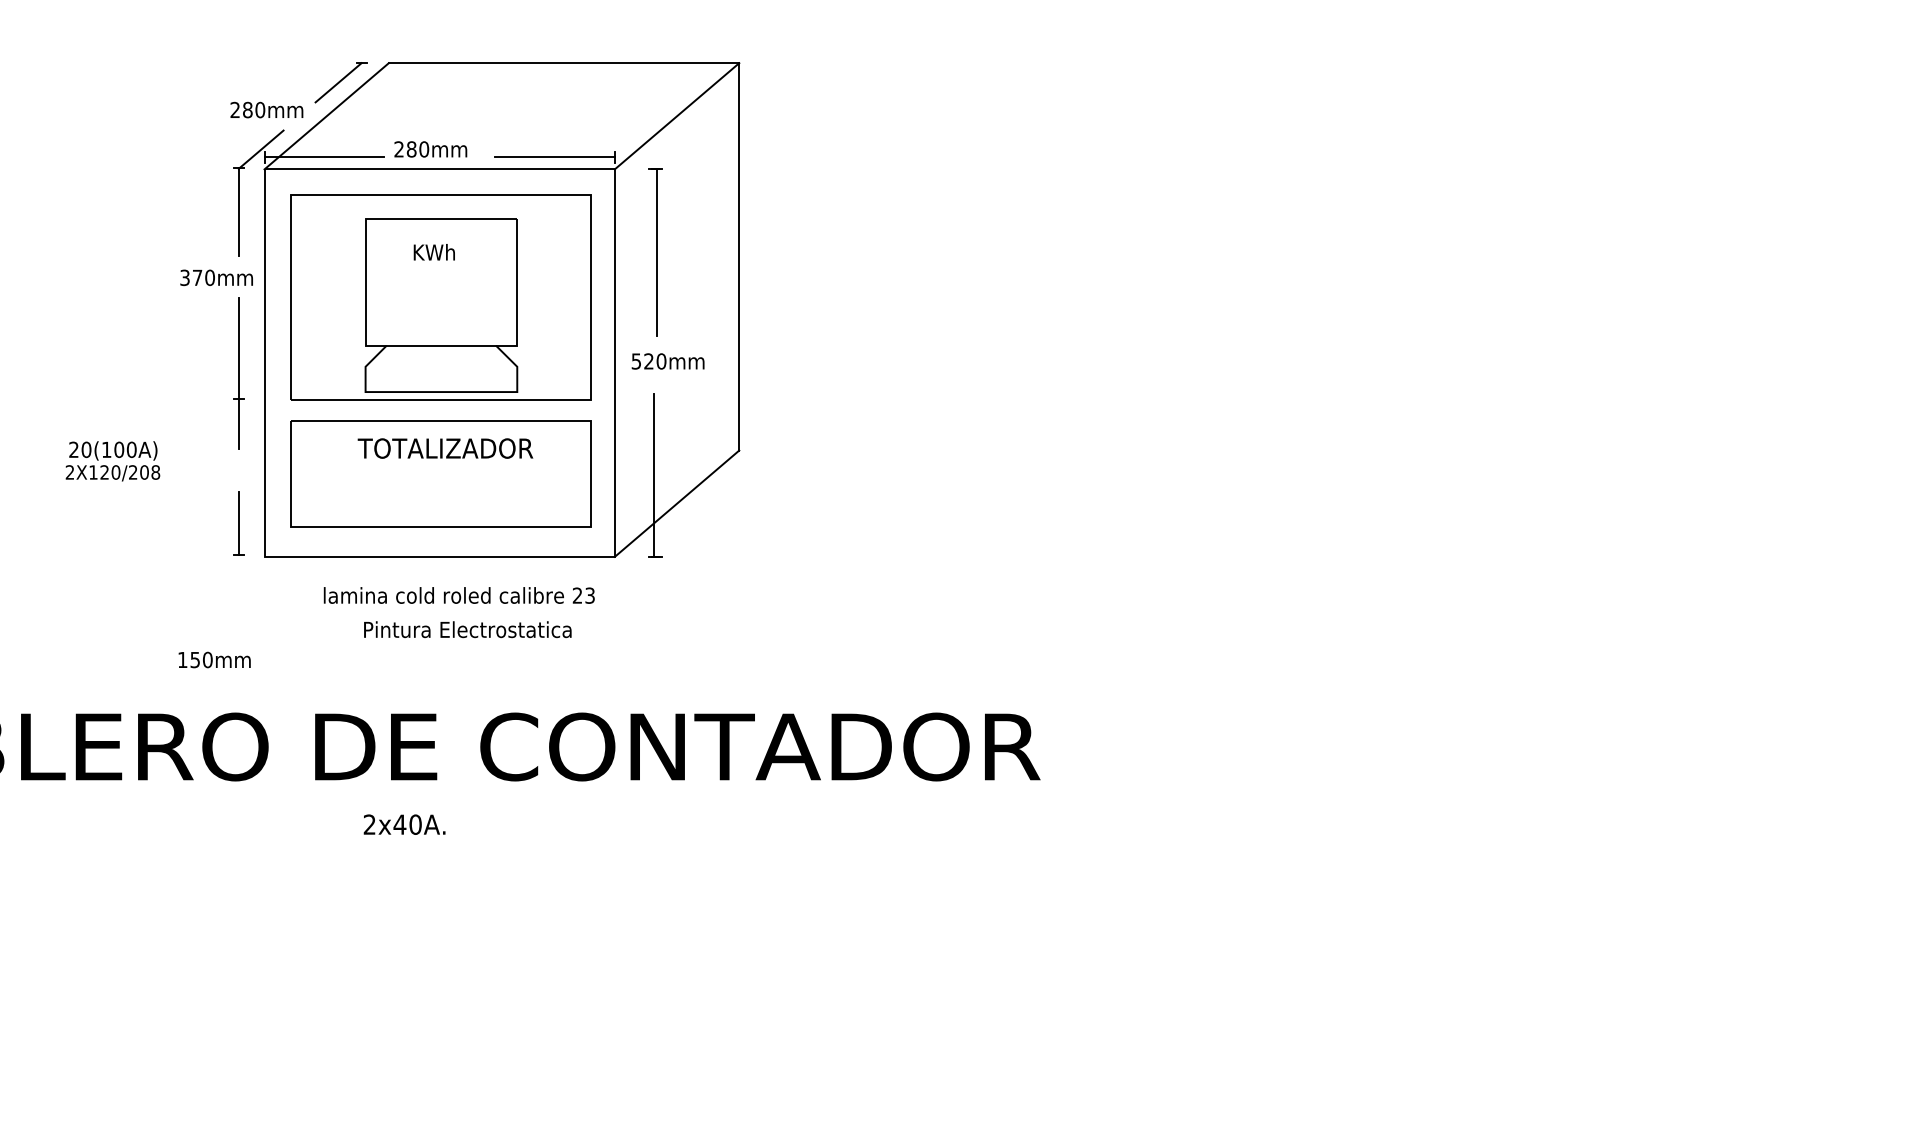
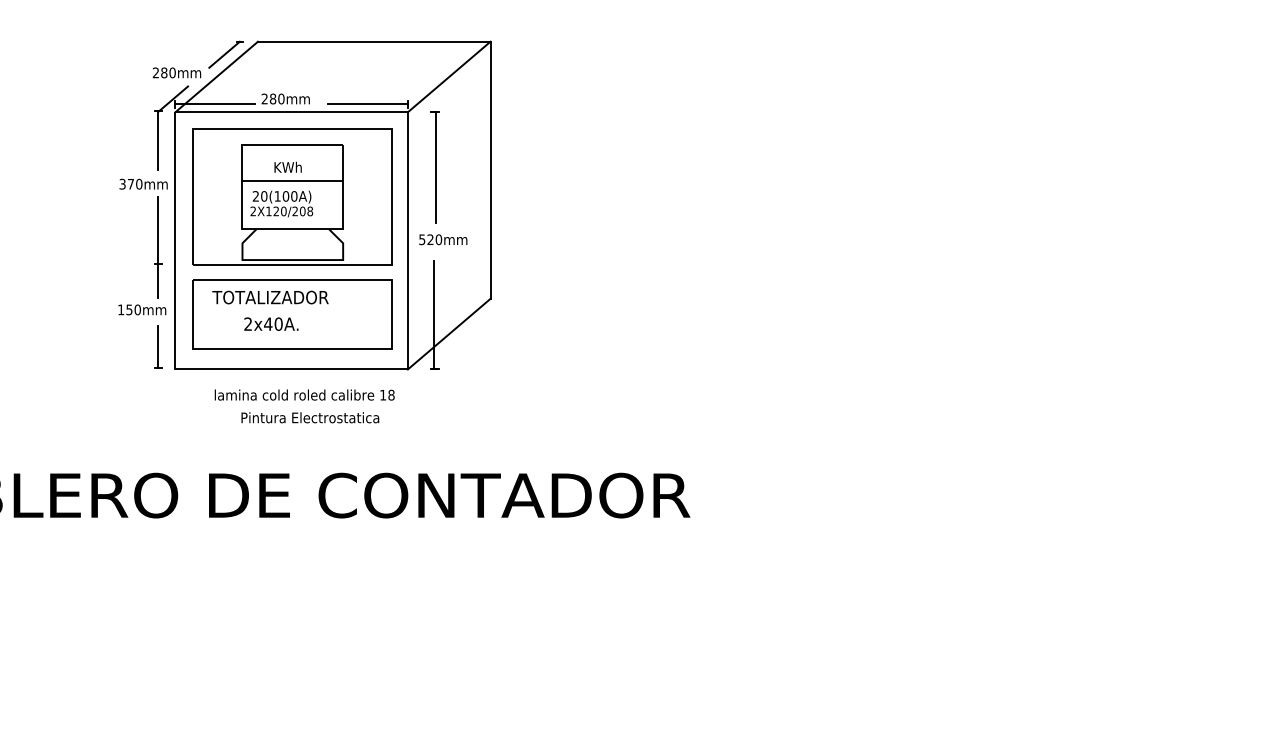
line: (440, 273) -> (292, 181), added
text: (445, 448) -> (270, 297), moved
text: (112, 460) -> (281, 203), moved
text: (584, 594) -> (387, 394), 23 -> 18
text: (214, 659) -> (142, 309), moved
text: (404, 823) -> (271, 323), moved

